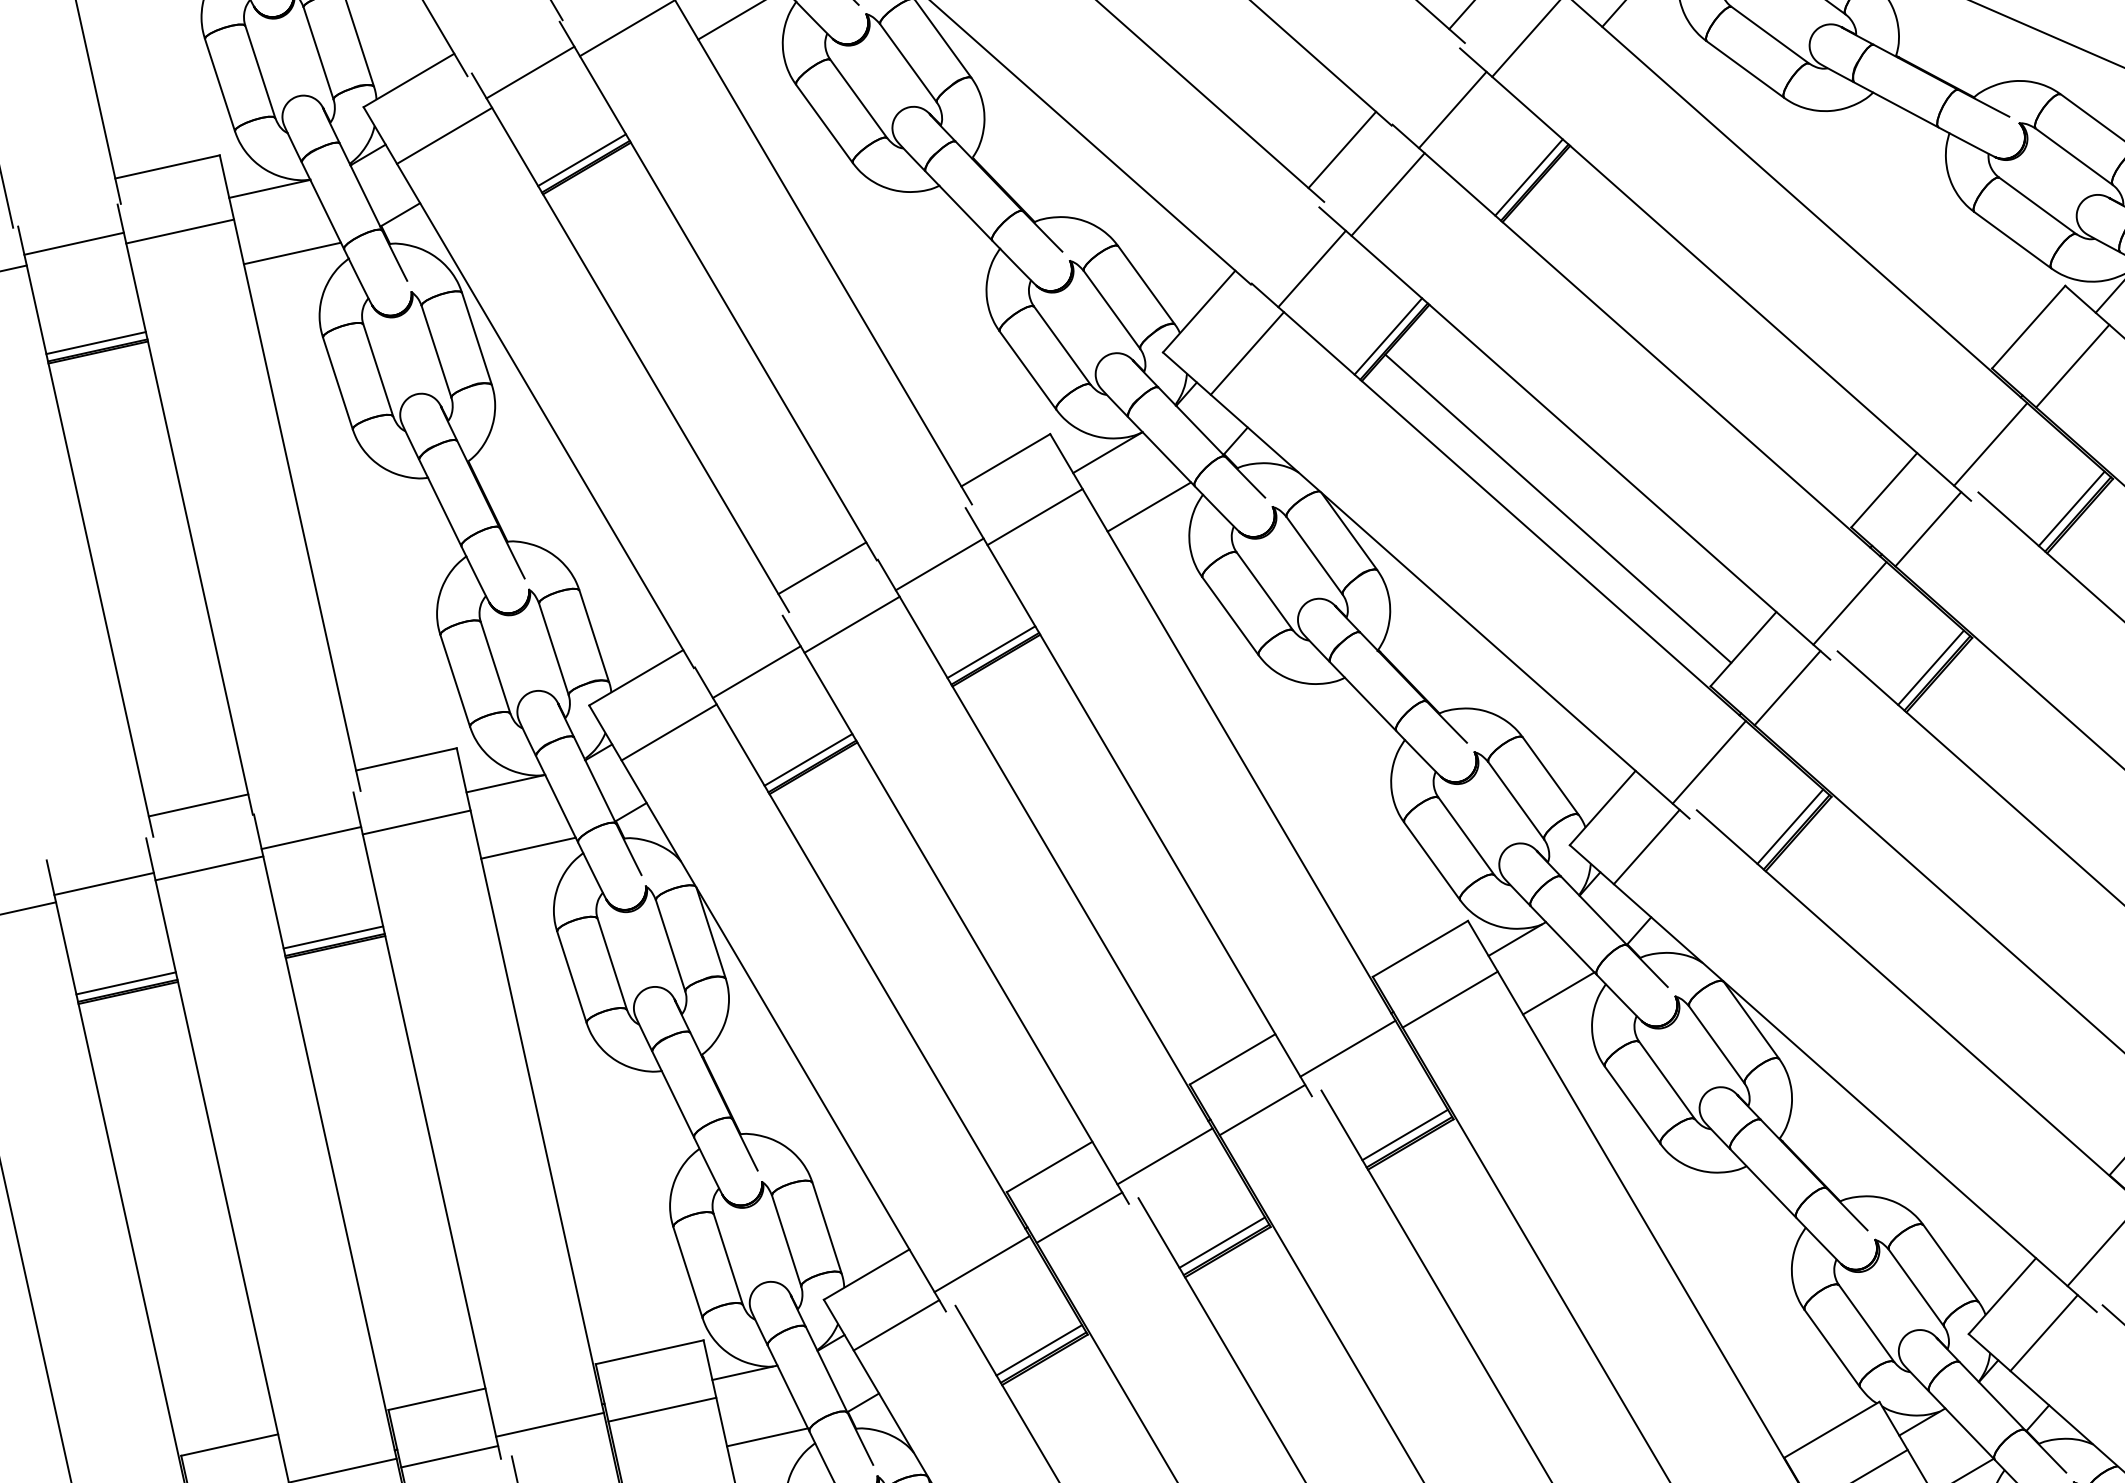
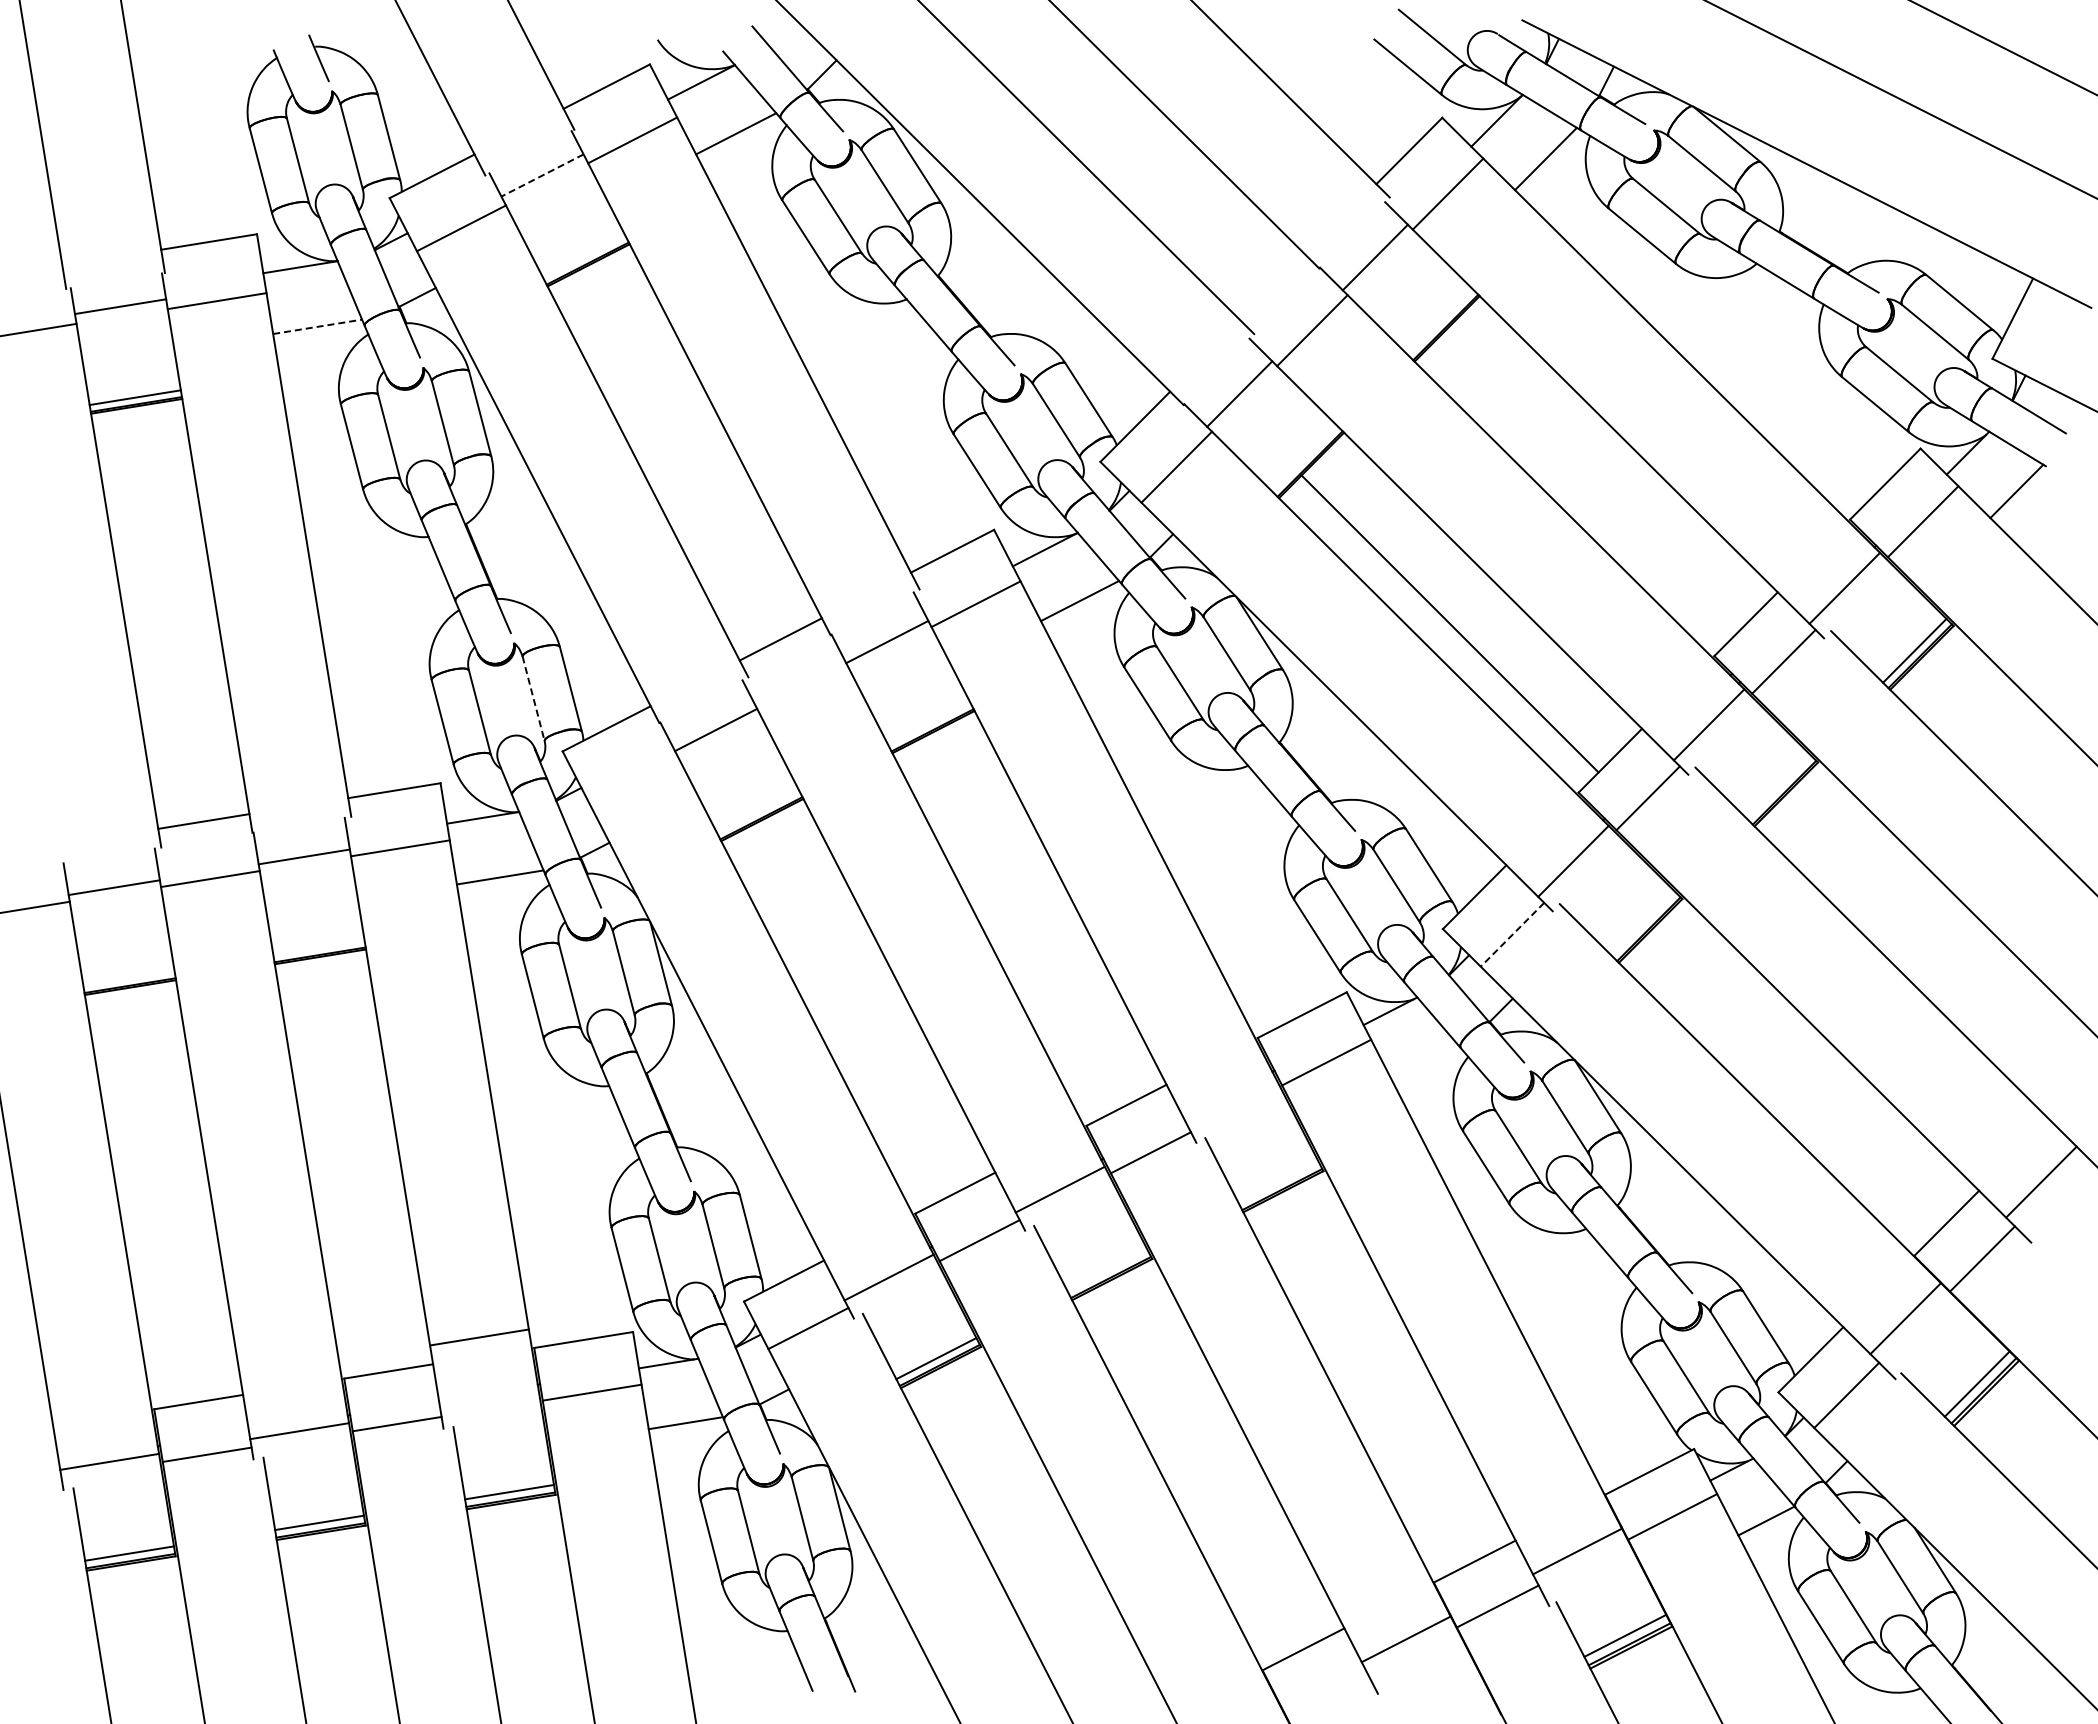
line: (530, 72) -> (542, 175), solid -> dashed
line: (1341, 149) -> (1272, 287), removed
line: (581, 160) -> (584, 257), removed
line: (1528, 177) -> (1440, 322), removed
line: (293, 253) -> (318, 326), solid -> dashed
line: (1387, 335) -> (1304, 458), removed
line: (851, 624) -> (804, 691), removed
line: (553, 649) -> (533, 698), solid -> dashed
line: (991, 652) -> (929, 724), removed
line: (1930, 667) -> (1778, 787), removed
line: (669, 731) -> (633, 779), removed
line: (808, 760) -> (758, 812), removed
line: (1790, 826) -> (1643, 923), removed
line: (1646, 846) -> (1512, 934), solid -> dashed
line: (332, 936) -> (318, 947), removed
line: (125, 983) -> (128, 978), removed
line: (1557, 993) -> (1424, 1062), removed
line: (1347, 1048) -> (1231, 1101), removed
line: (1404, 1134) -> (1278, 1182), removed
line: (1222, 1242) -> (1107, 1270), removed
line: (549, 1424) -> (479, 1337), moved

